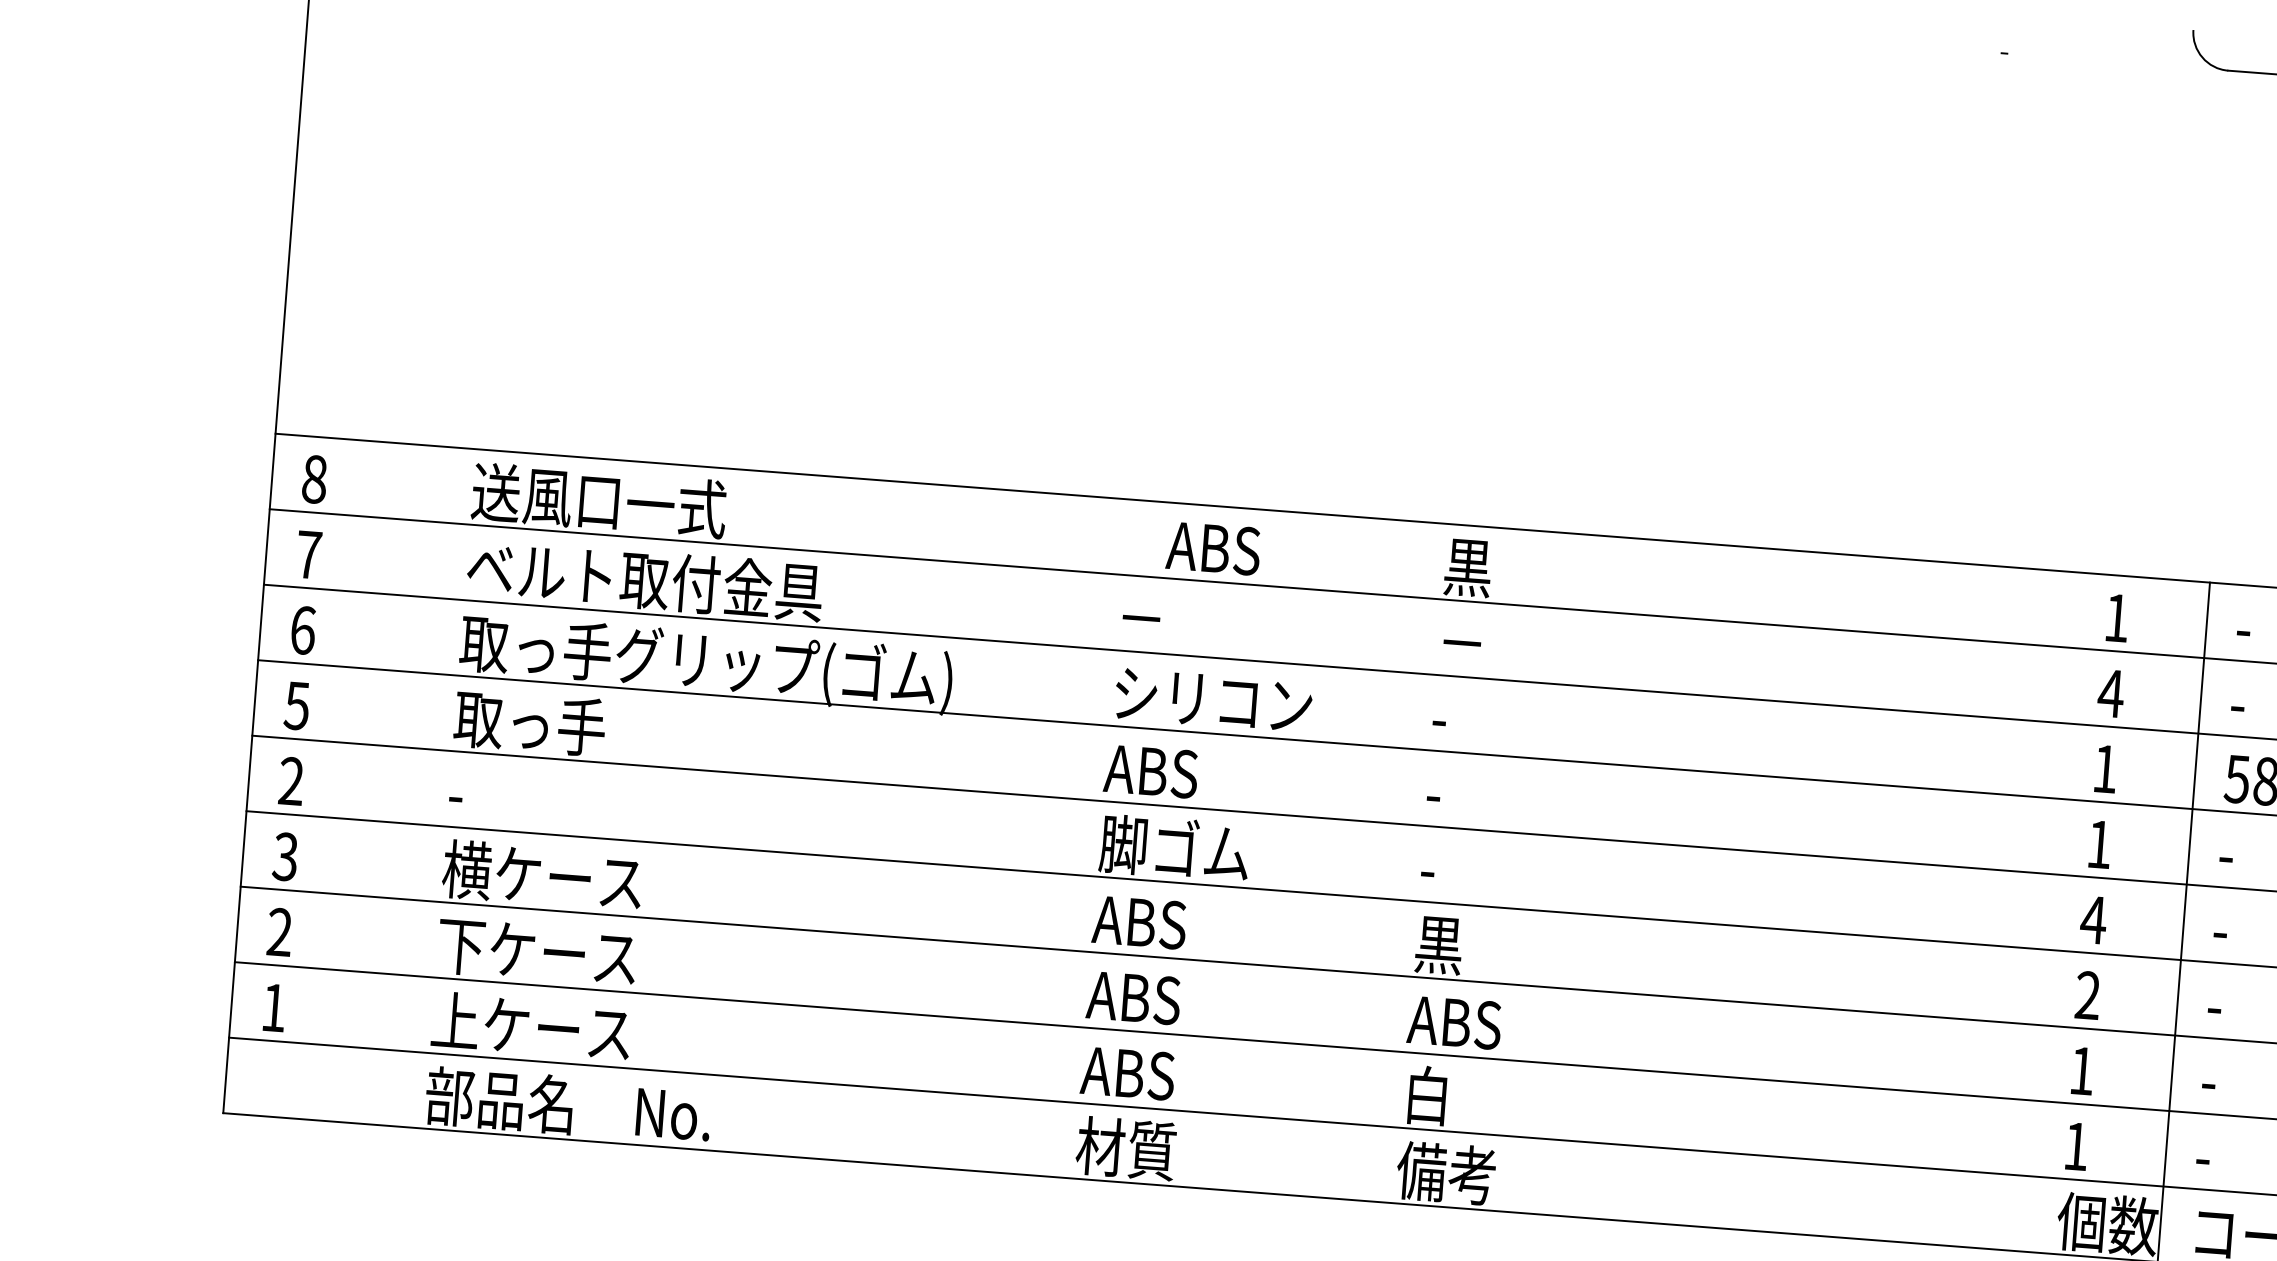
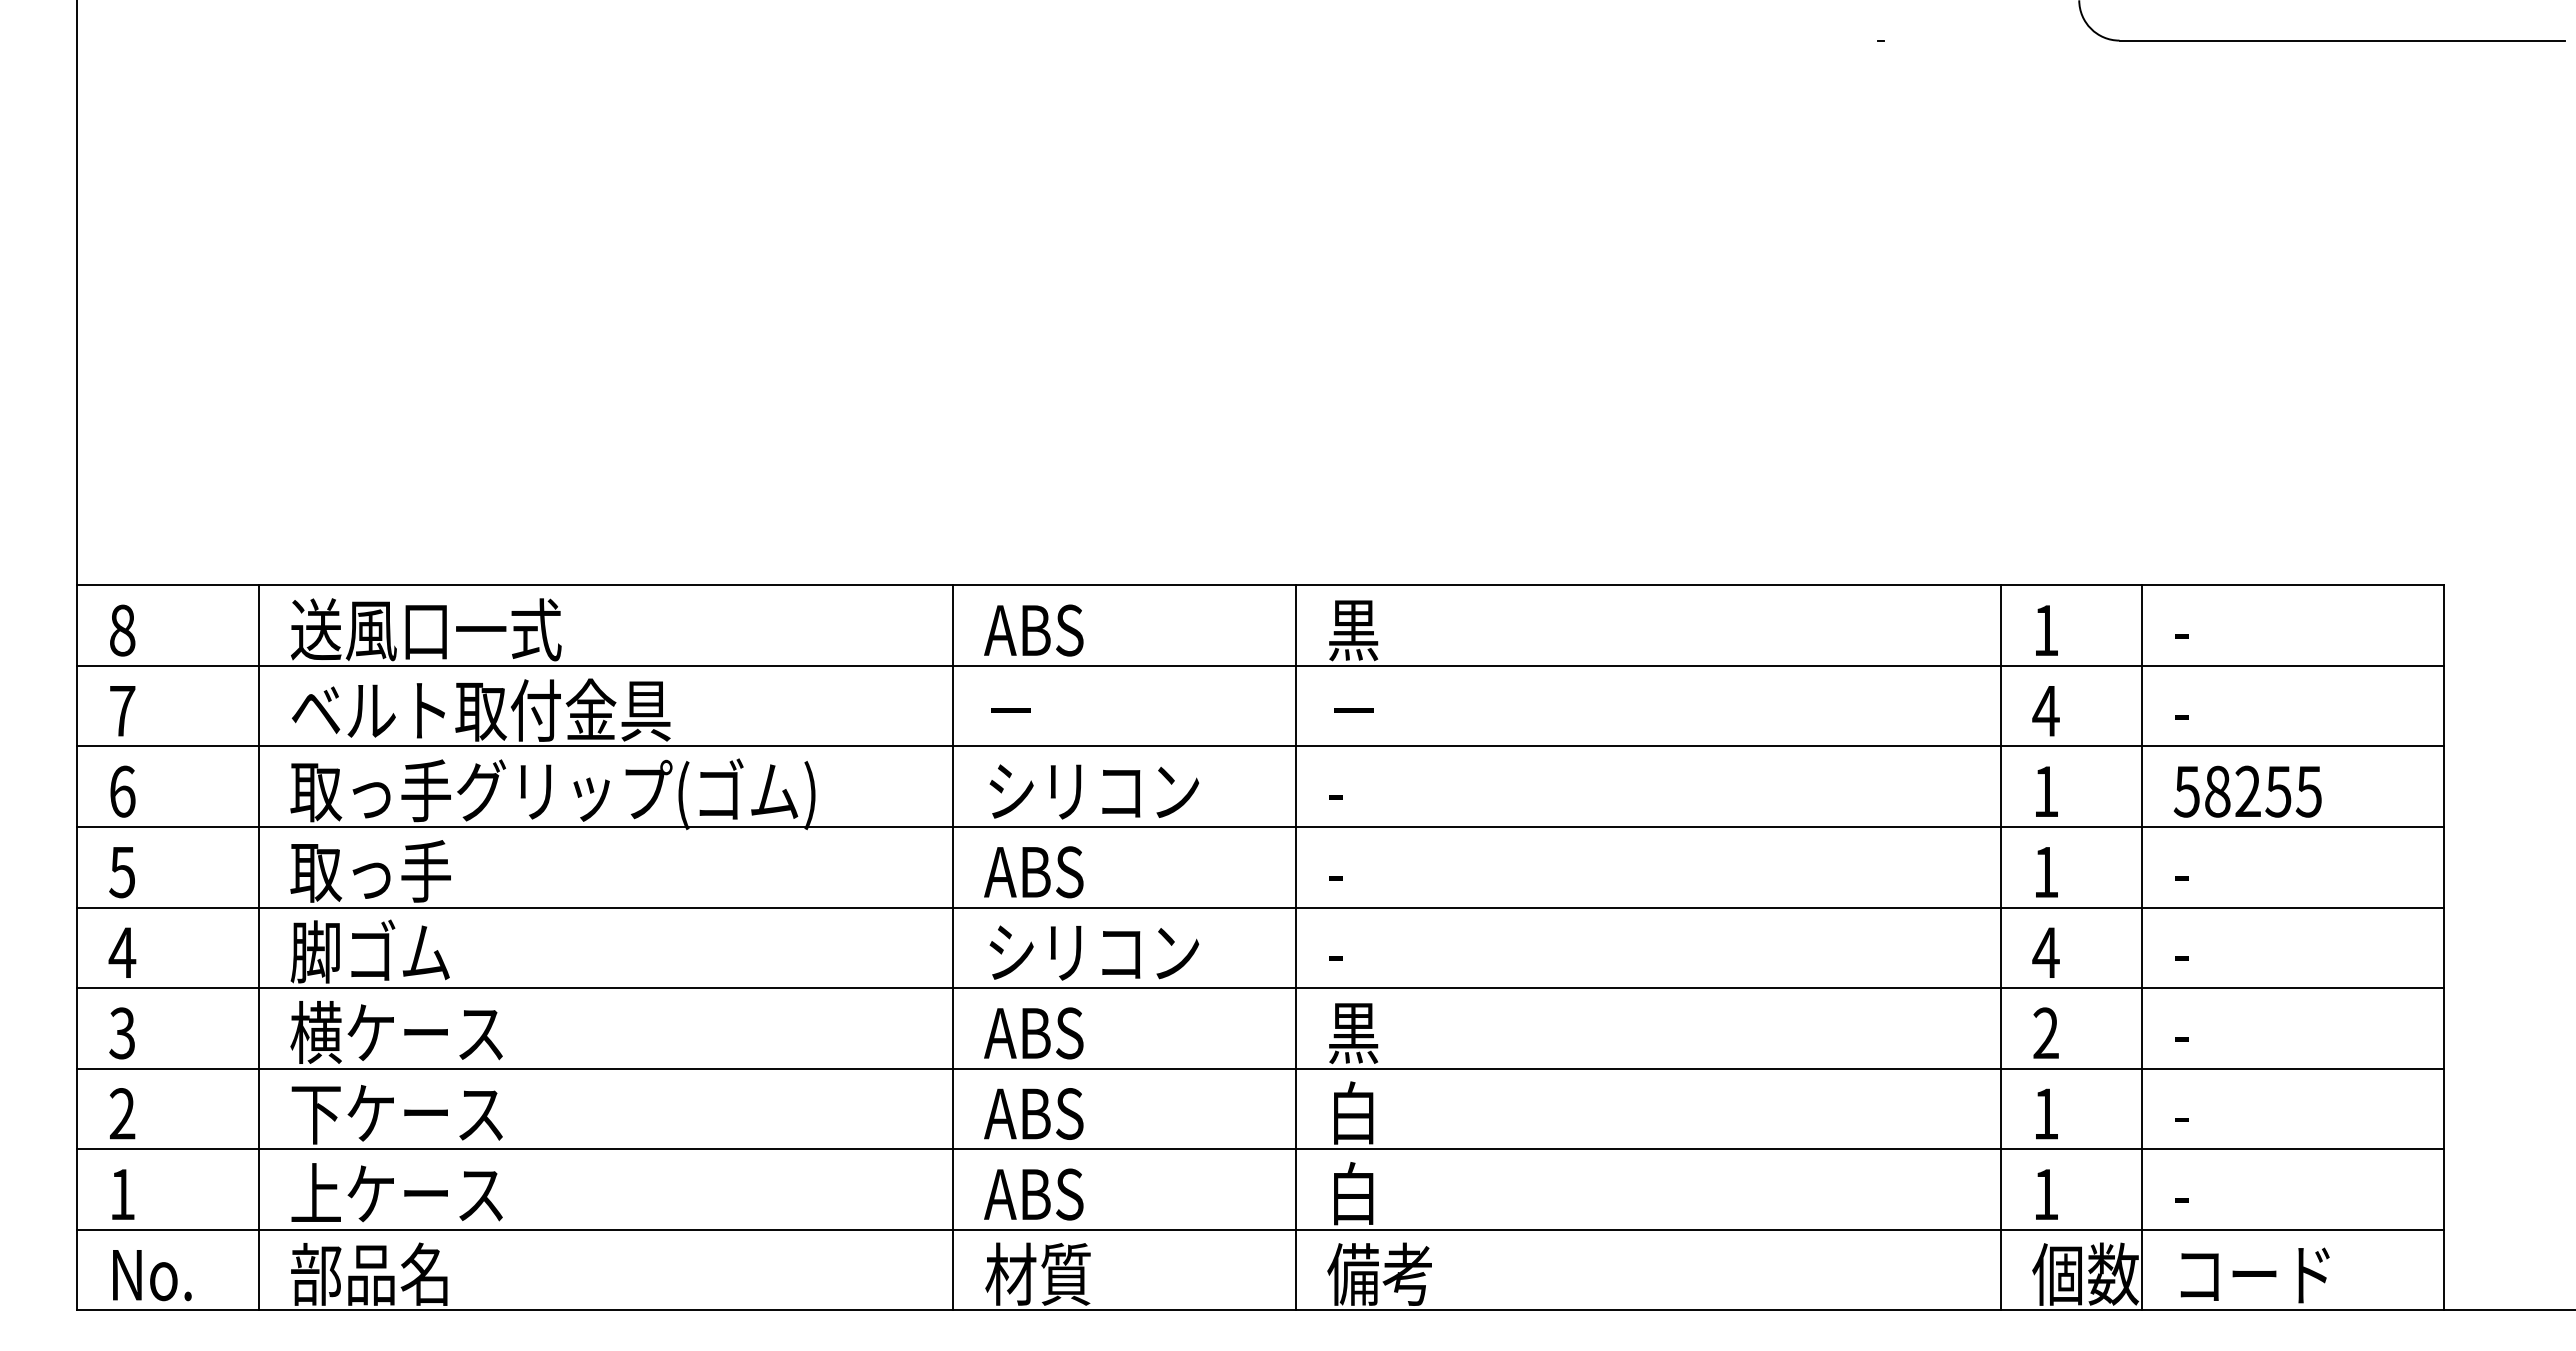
text: (1213, 548) -> (1033, 630), moved
text: (291, 780) -> (122, 951), 2 -> 4
line: (419, 786) -> (258, 947), added
text: (522, 797) -> (369, 951), - -> 脚ゴム
line: (1070, 836) -> (953, 947), added
text: (1200, 850) -> (1092, 951), 脚ゴム -> シリコン
line: (1390, 860) -> (1295, 947), added
line: (2051, 911) -> (2000, 947), added
text: (1453, 1021) -> (1375, 1112), ABS -> 白
text: (673, 1114) -> (152, 1275), moved

